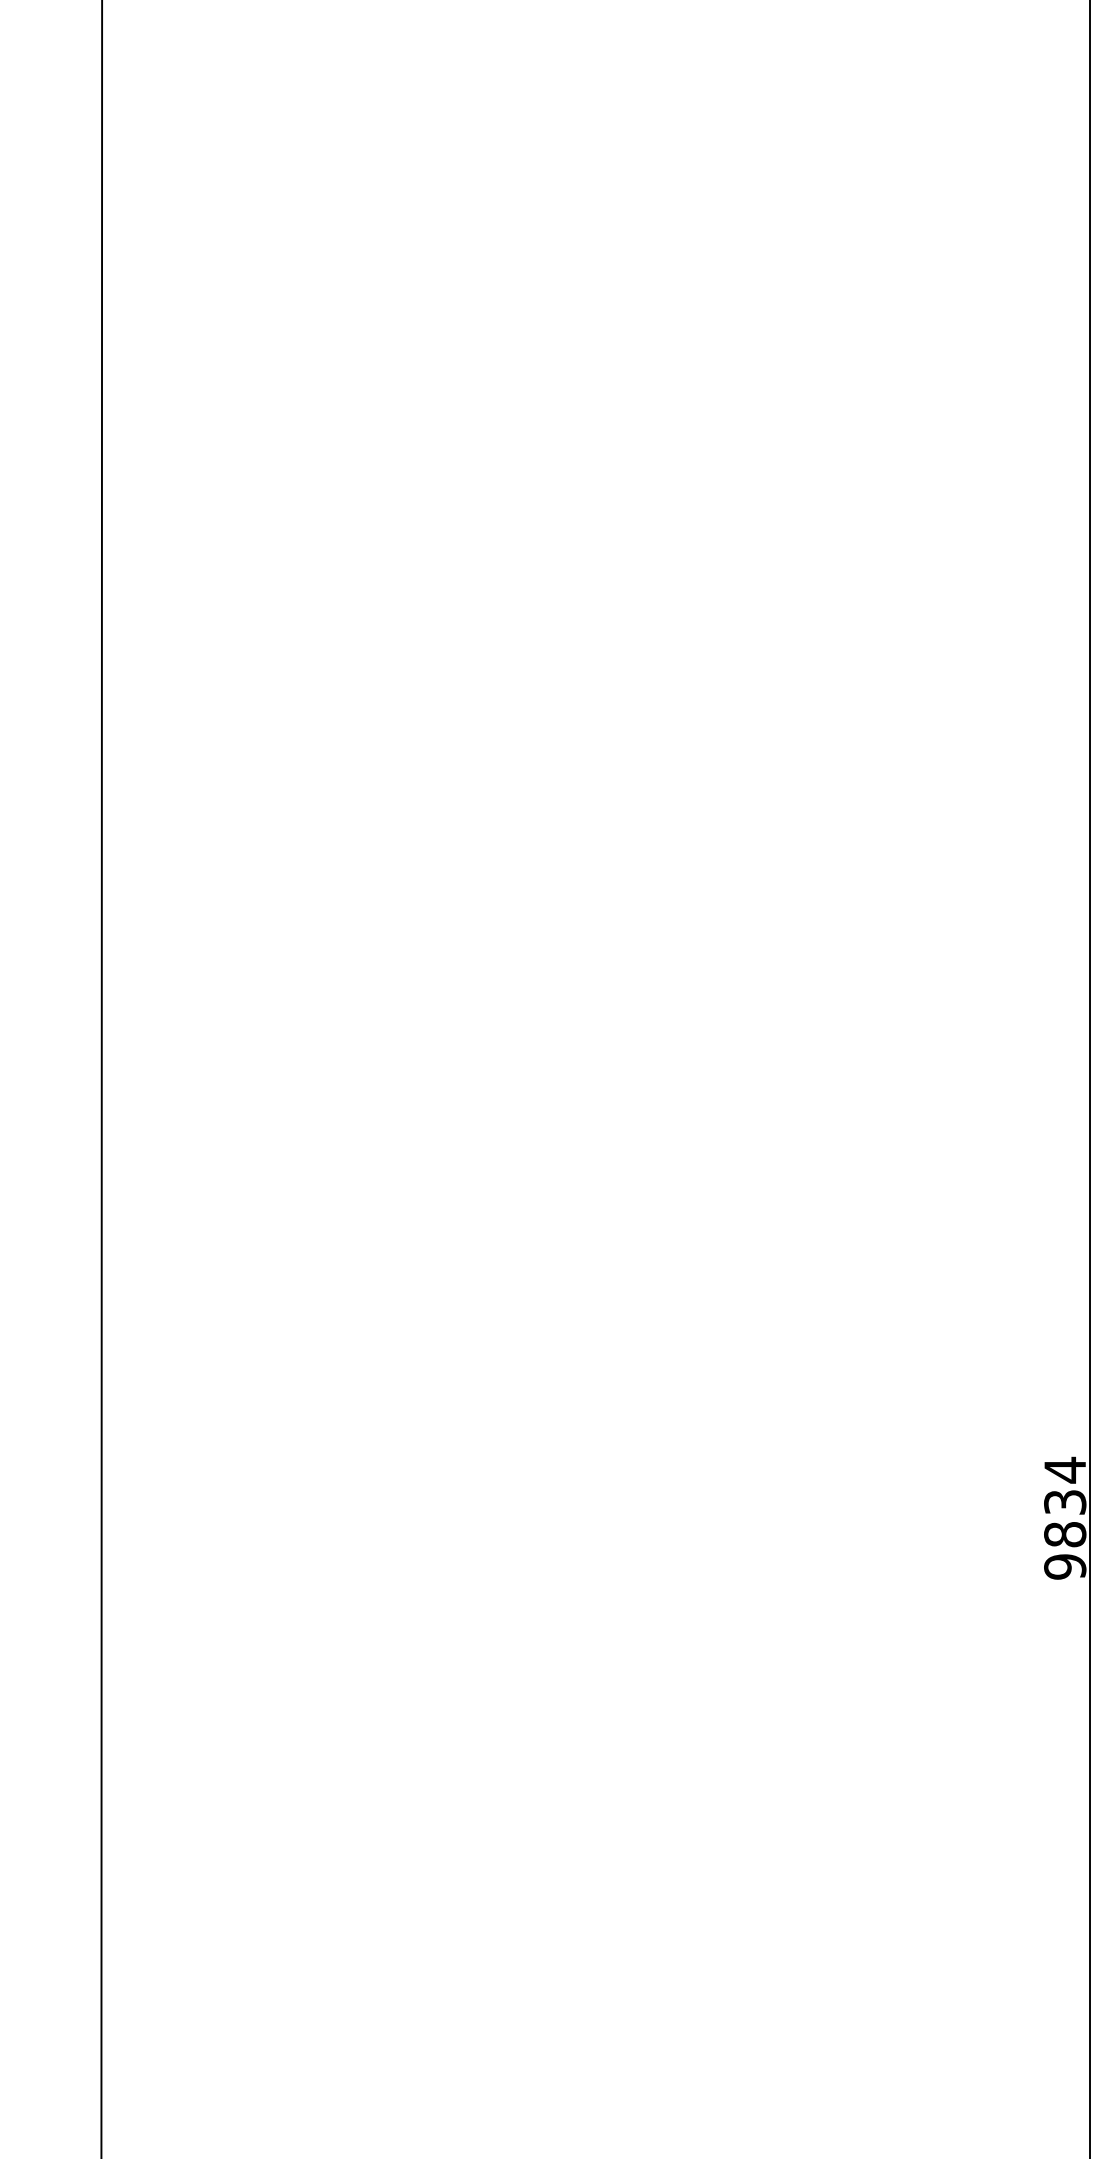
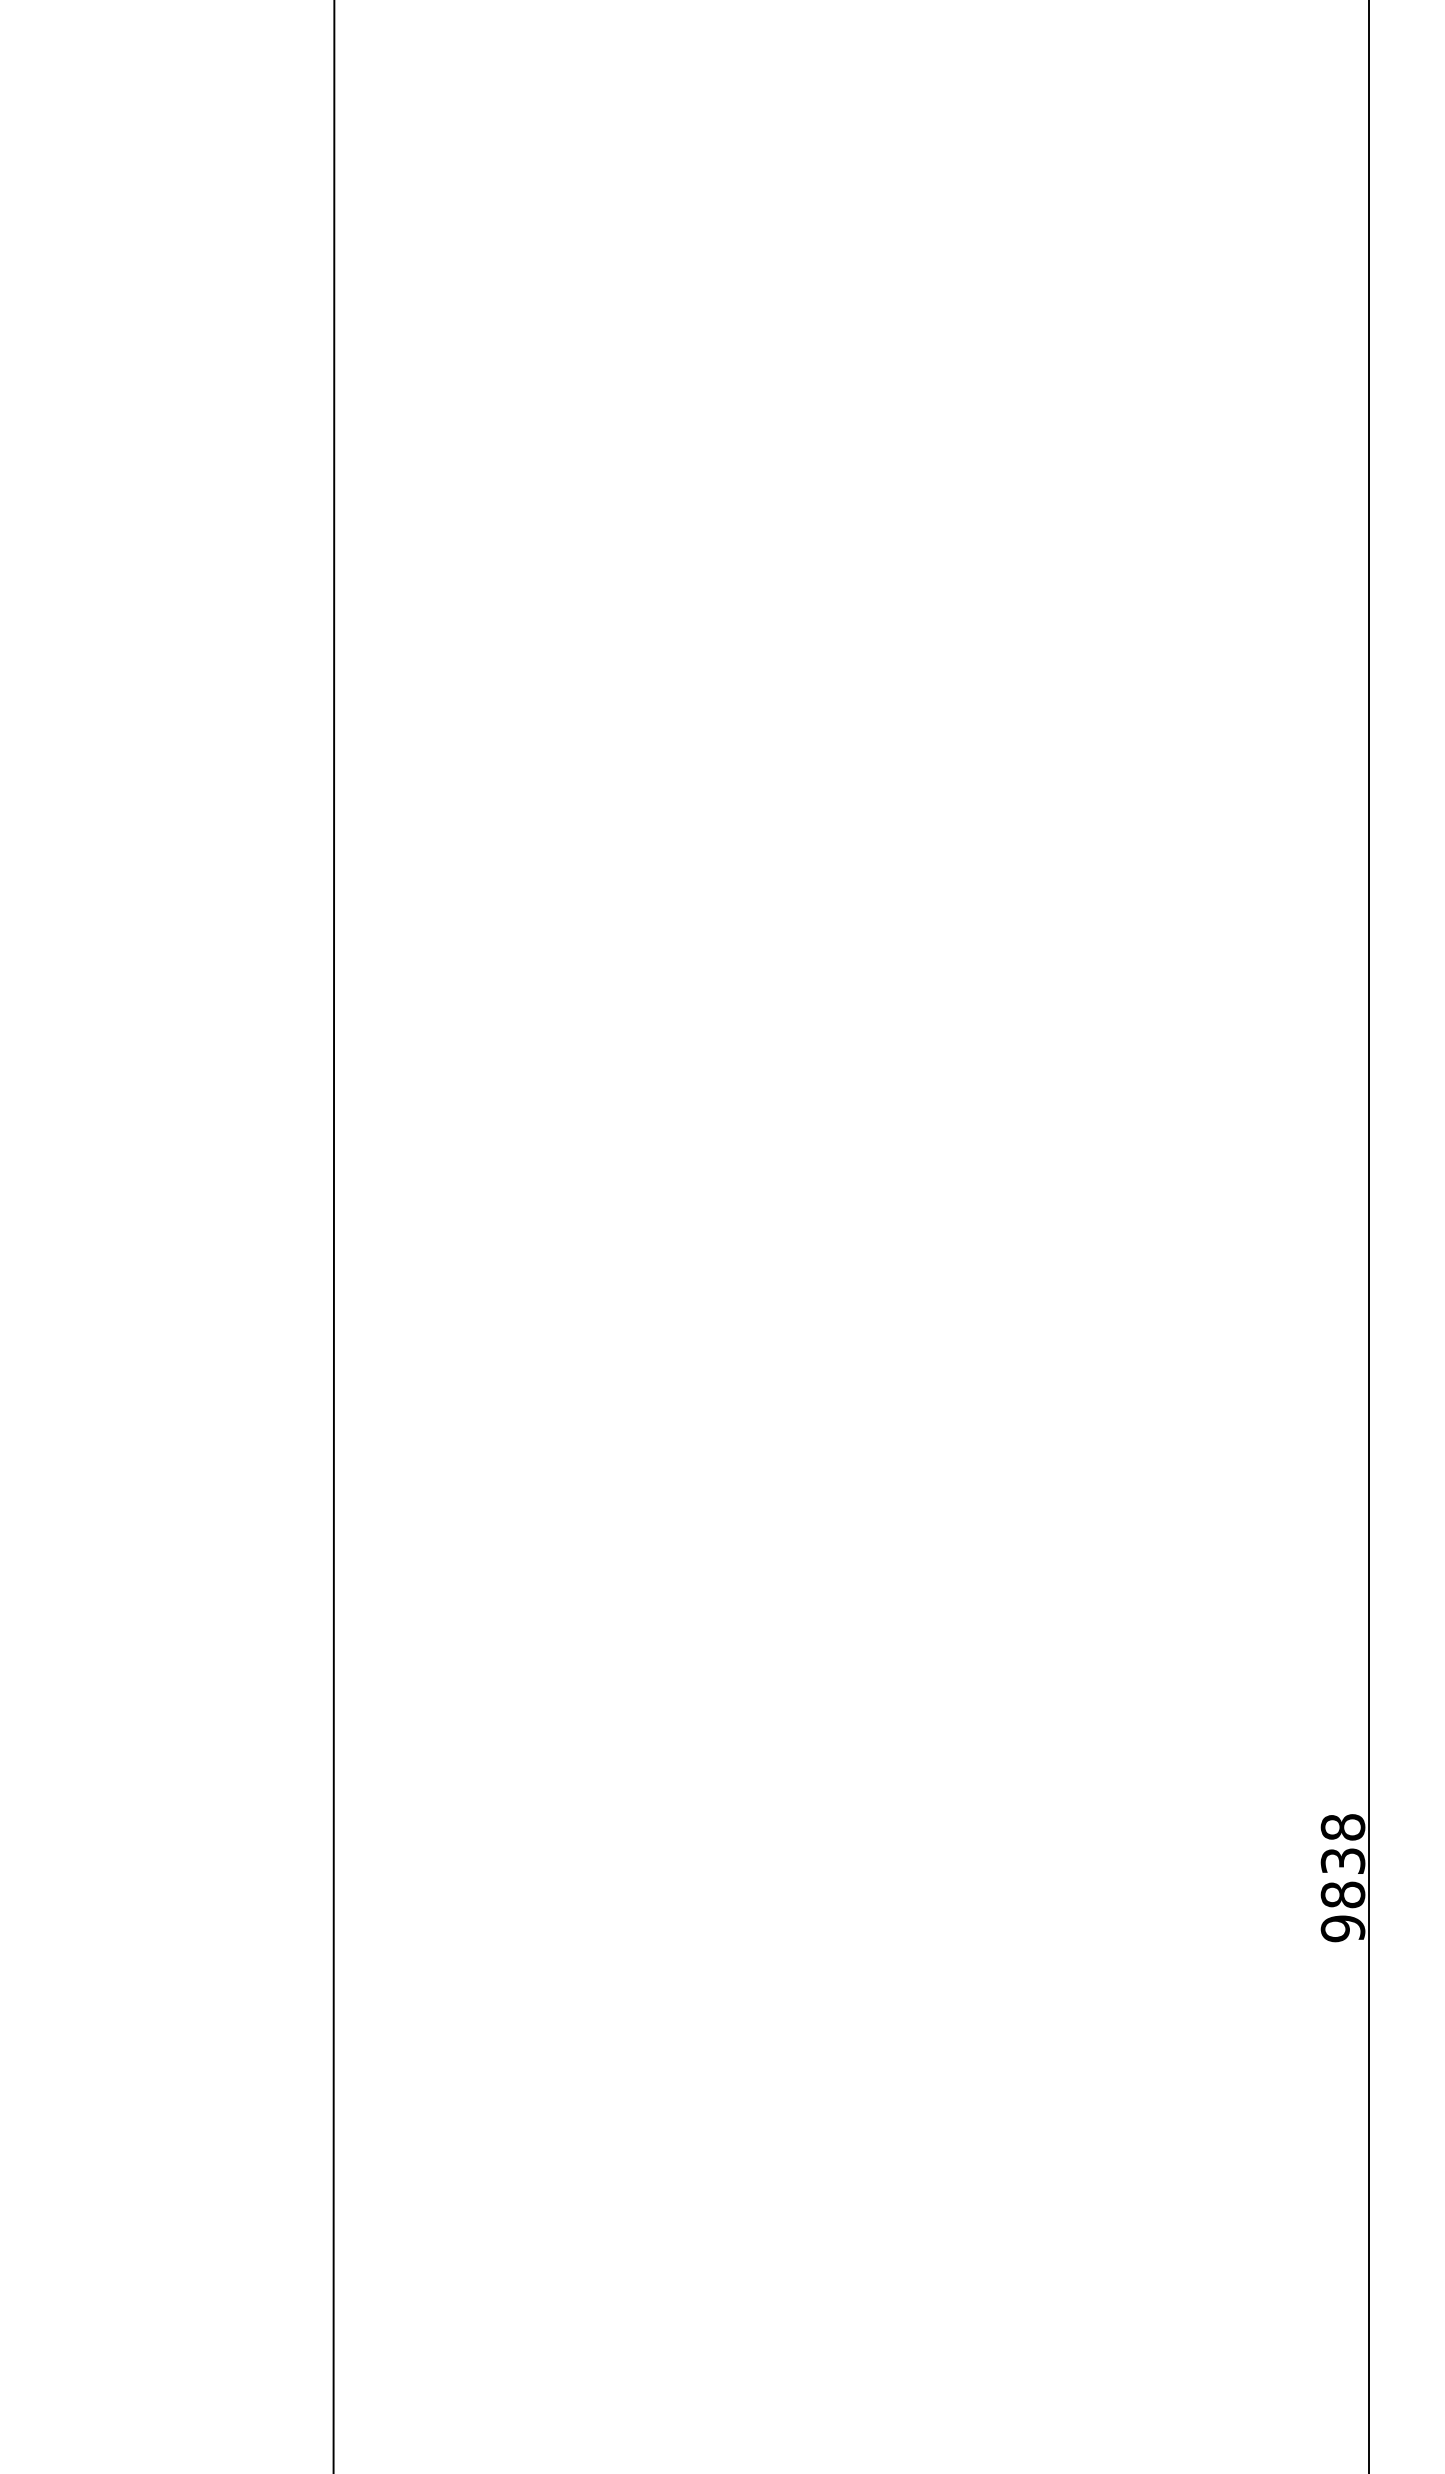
text: (1064, 1470) -> (1342, 1827), 9834 -> 9838

